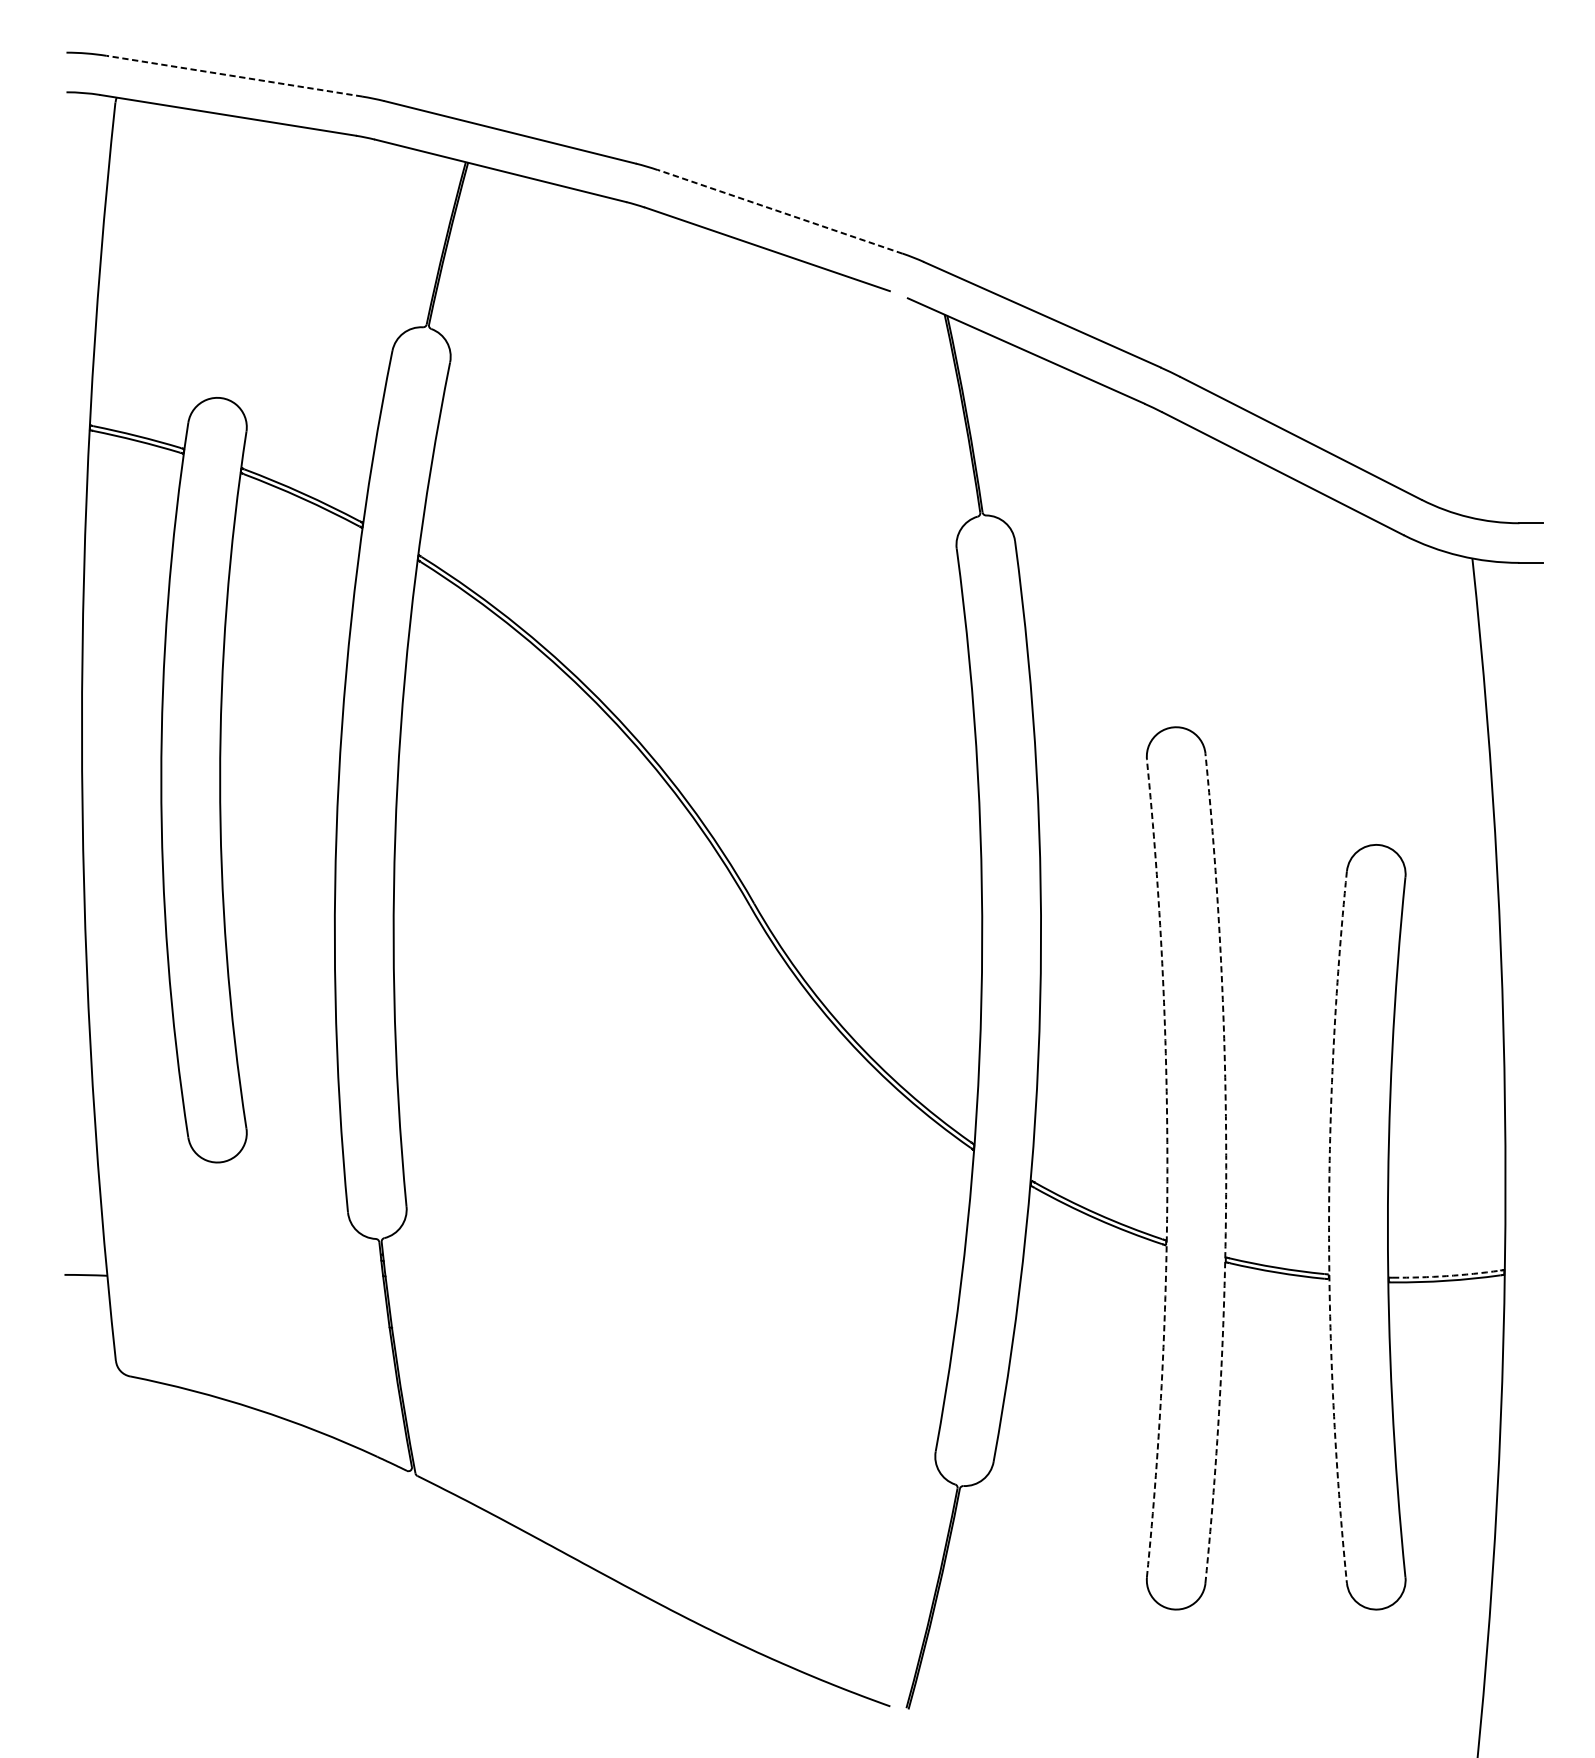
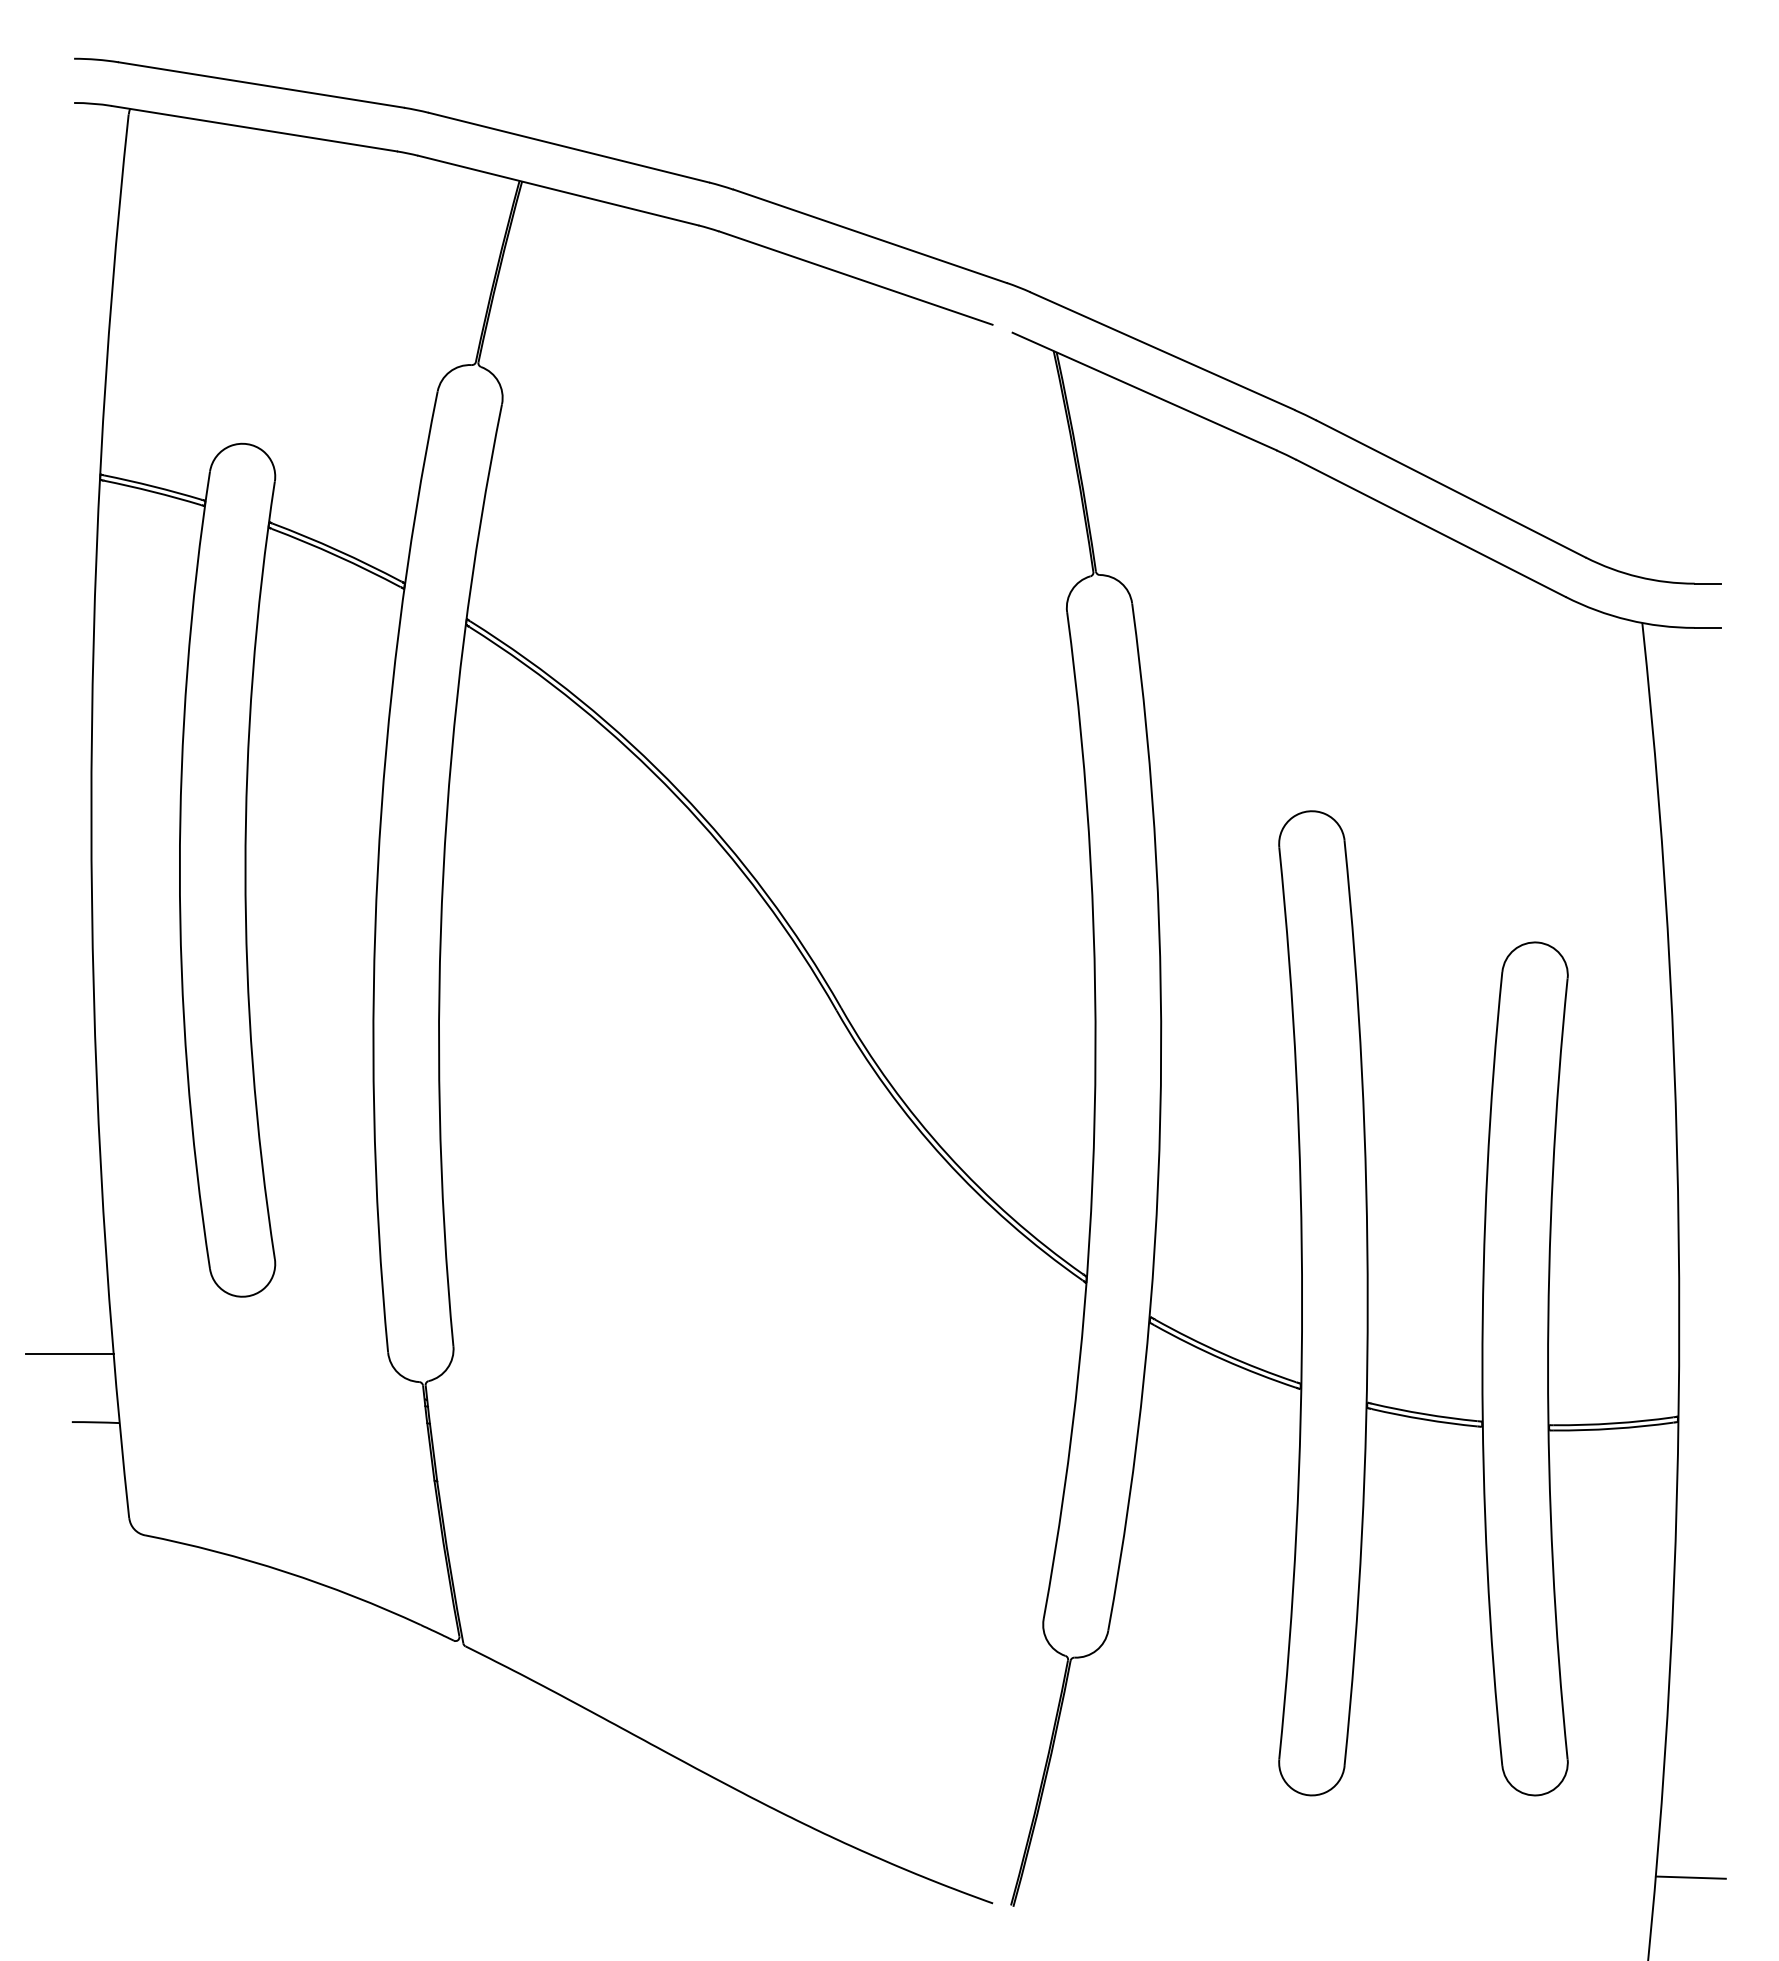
line: (233, 75) -> (260, 84), dashed -> solid
line: (779, 212) -> (869, 236), dashed -> solid
arc: (1167, 1168) -> (1302, 1303), dashed -> solid
arc: (1226, 1168) -> (1367, 1303), dashed -> solid
line: (62, 1213) -> (69, 1353), added
arc: (1329, 1226) -> (1482, 1368), dashed -> solid
arc: (1446, 1276) -> (1613, 1423), dashed -> solid
line: (1515, 1683) -> (1690, 1877), added

